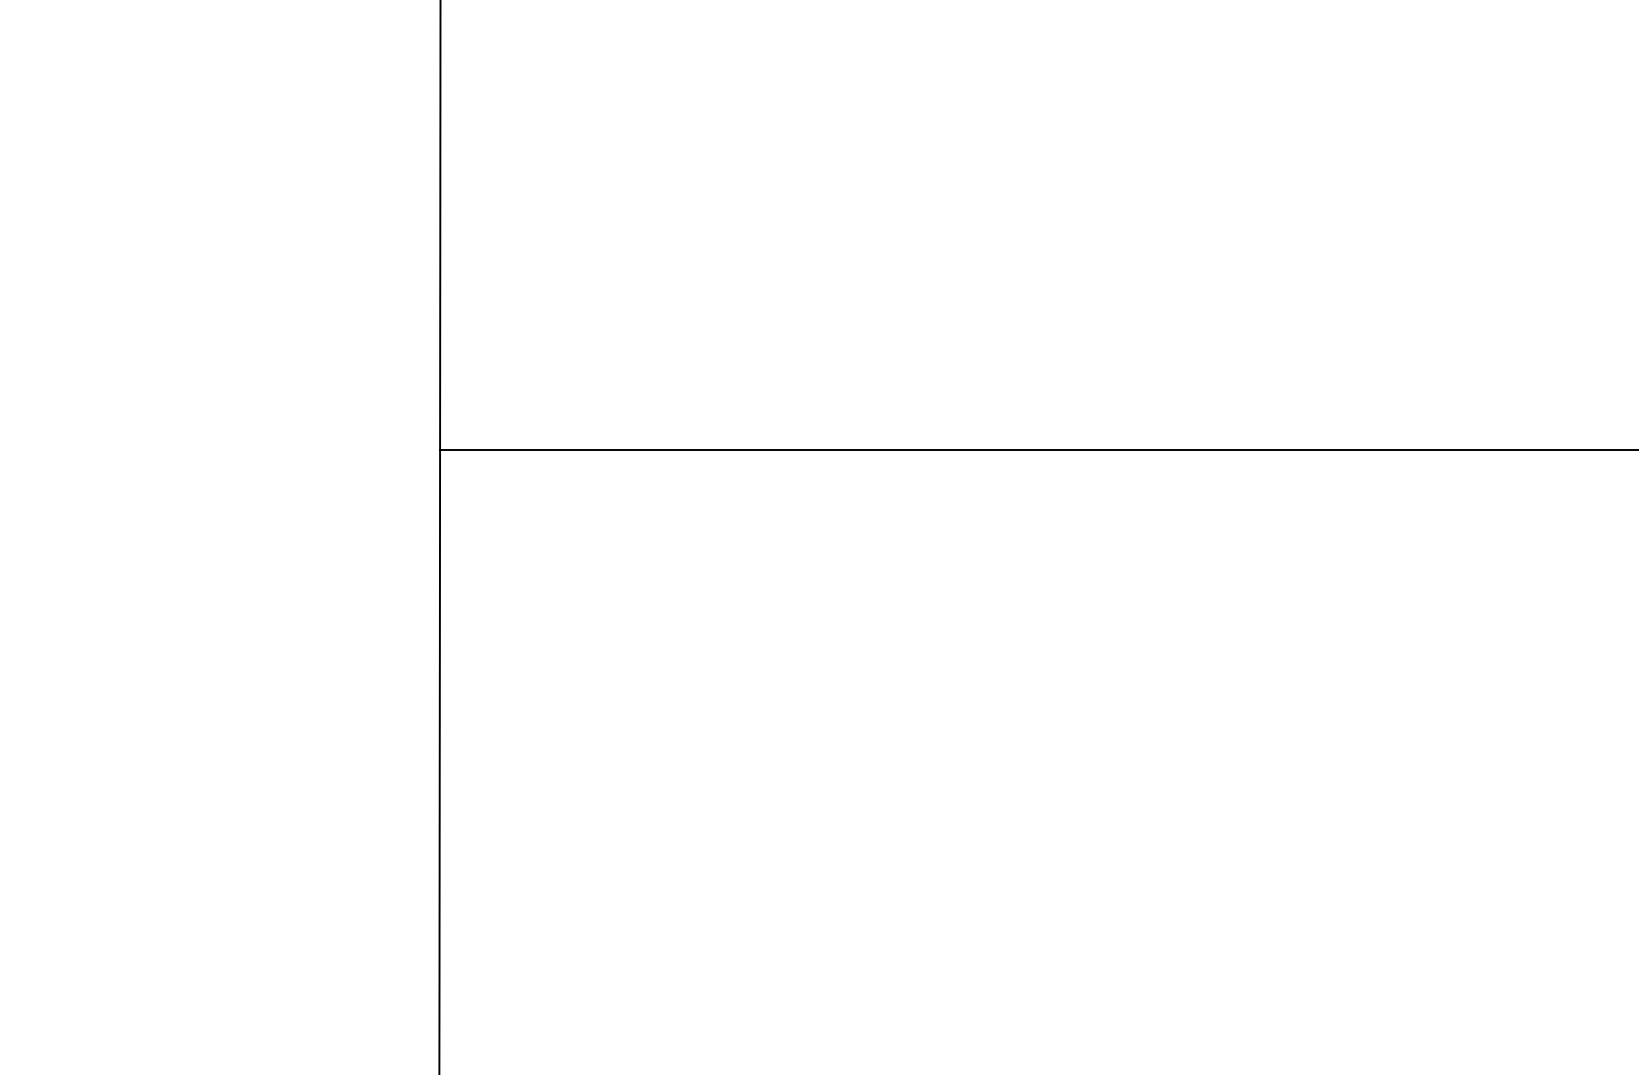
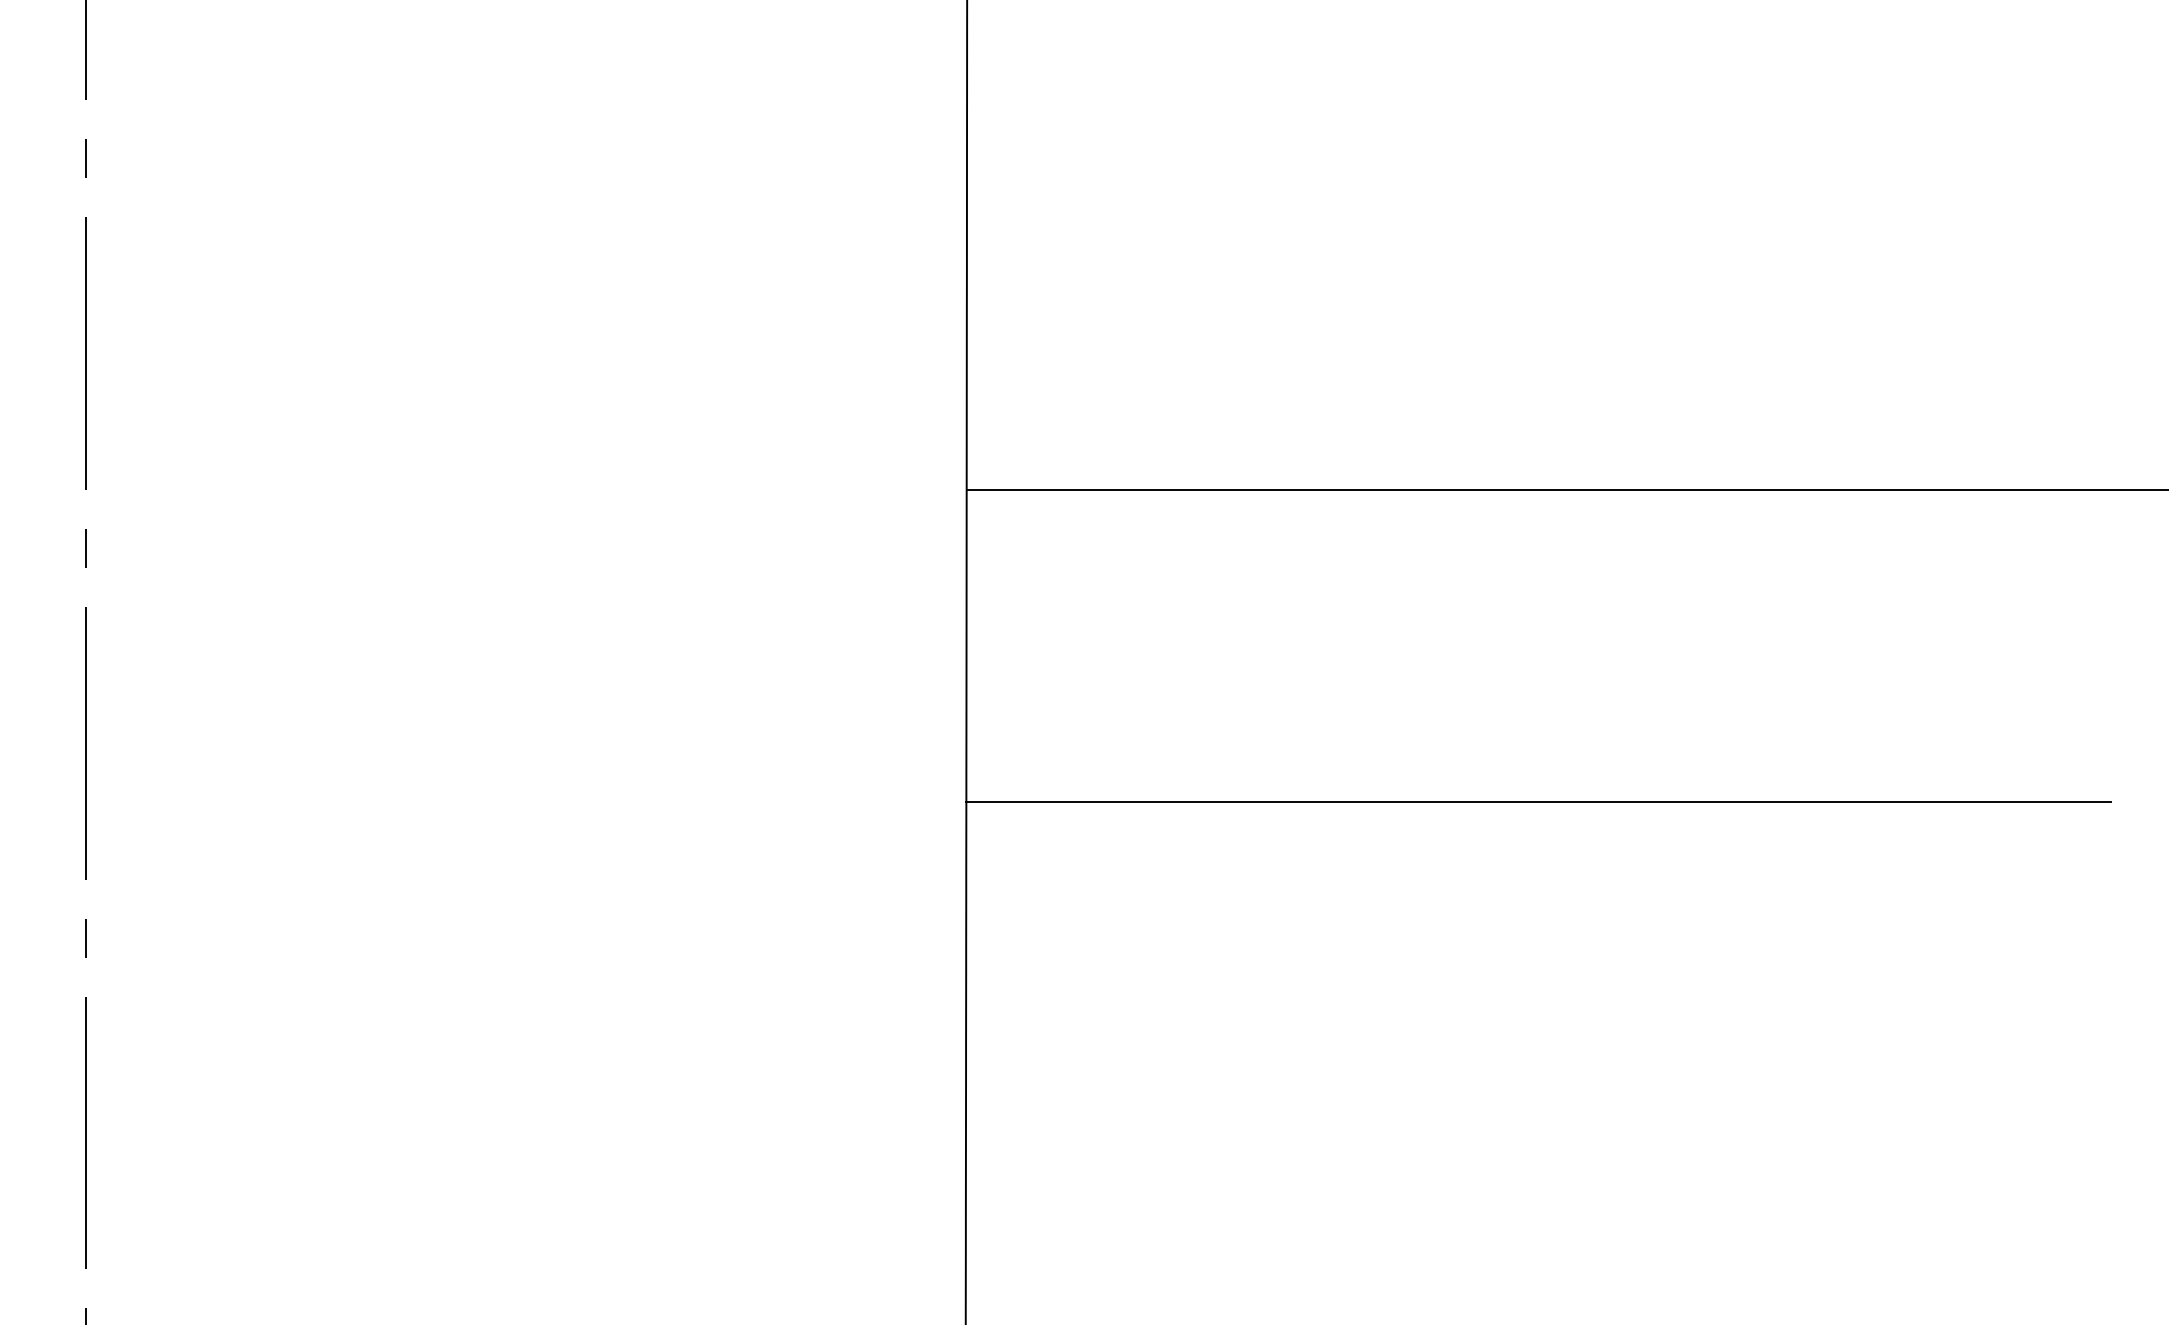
line: (939, 722) -> (1538, 801), added

